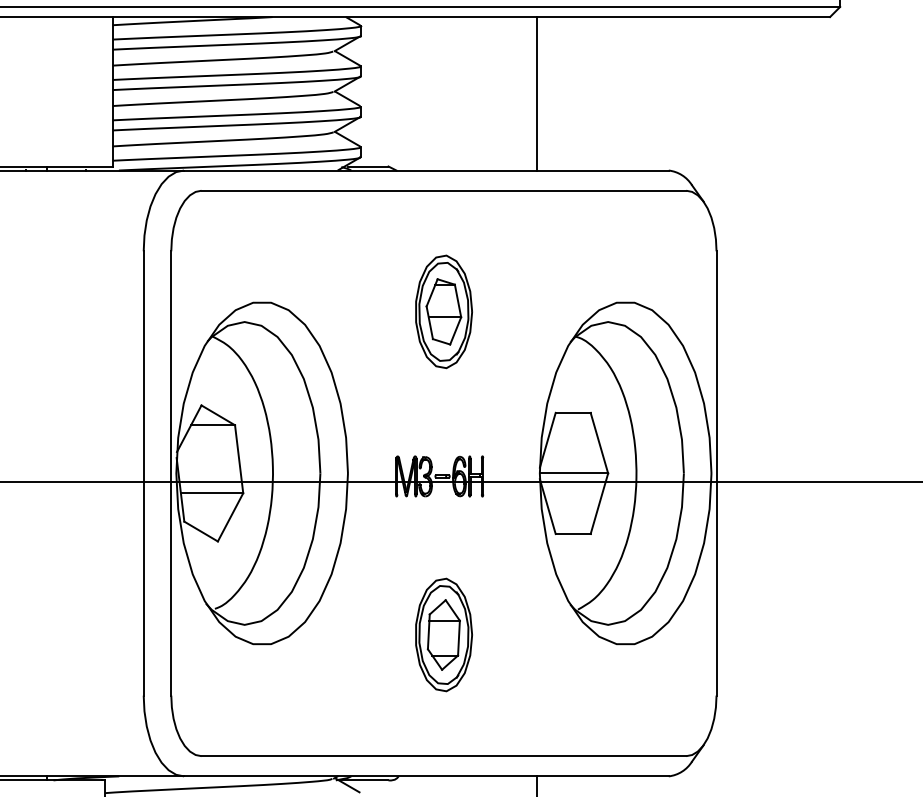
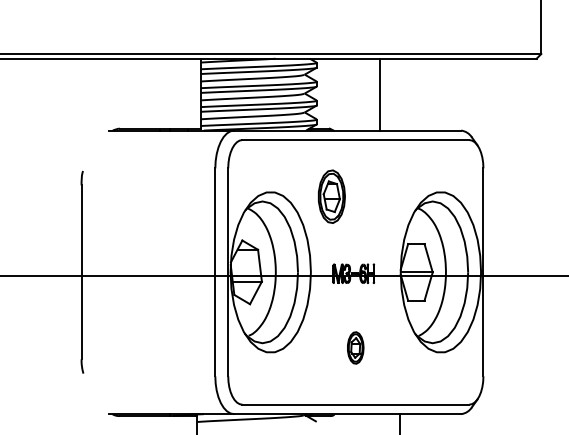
line: (537, 93) -> (379, 94), moved
part: (443, 311) -> (331, 196), moved
part: (443, 633) -> (355, 347), size x0.6

